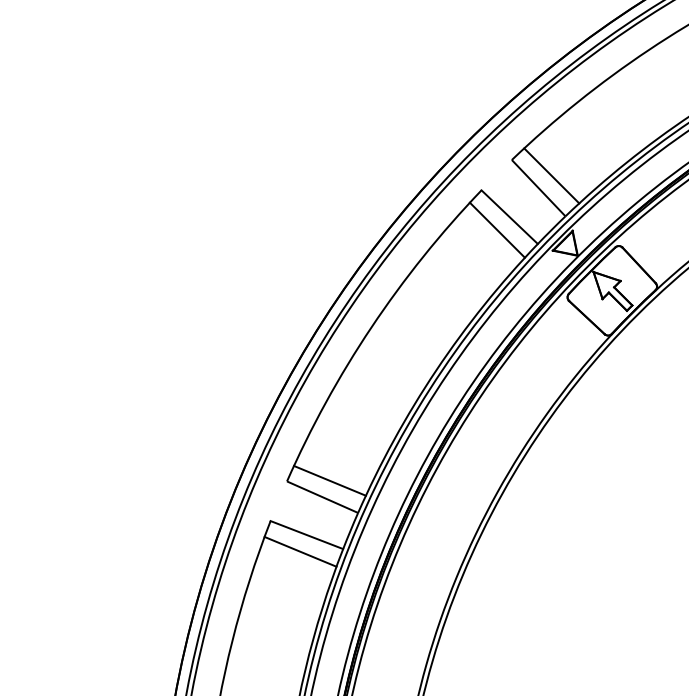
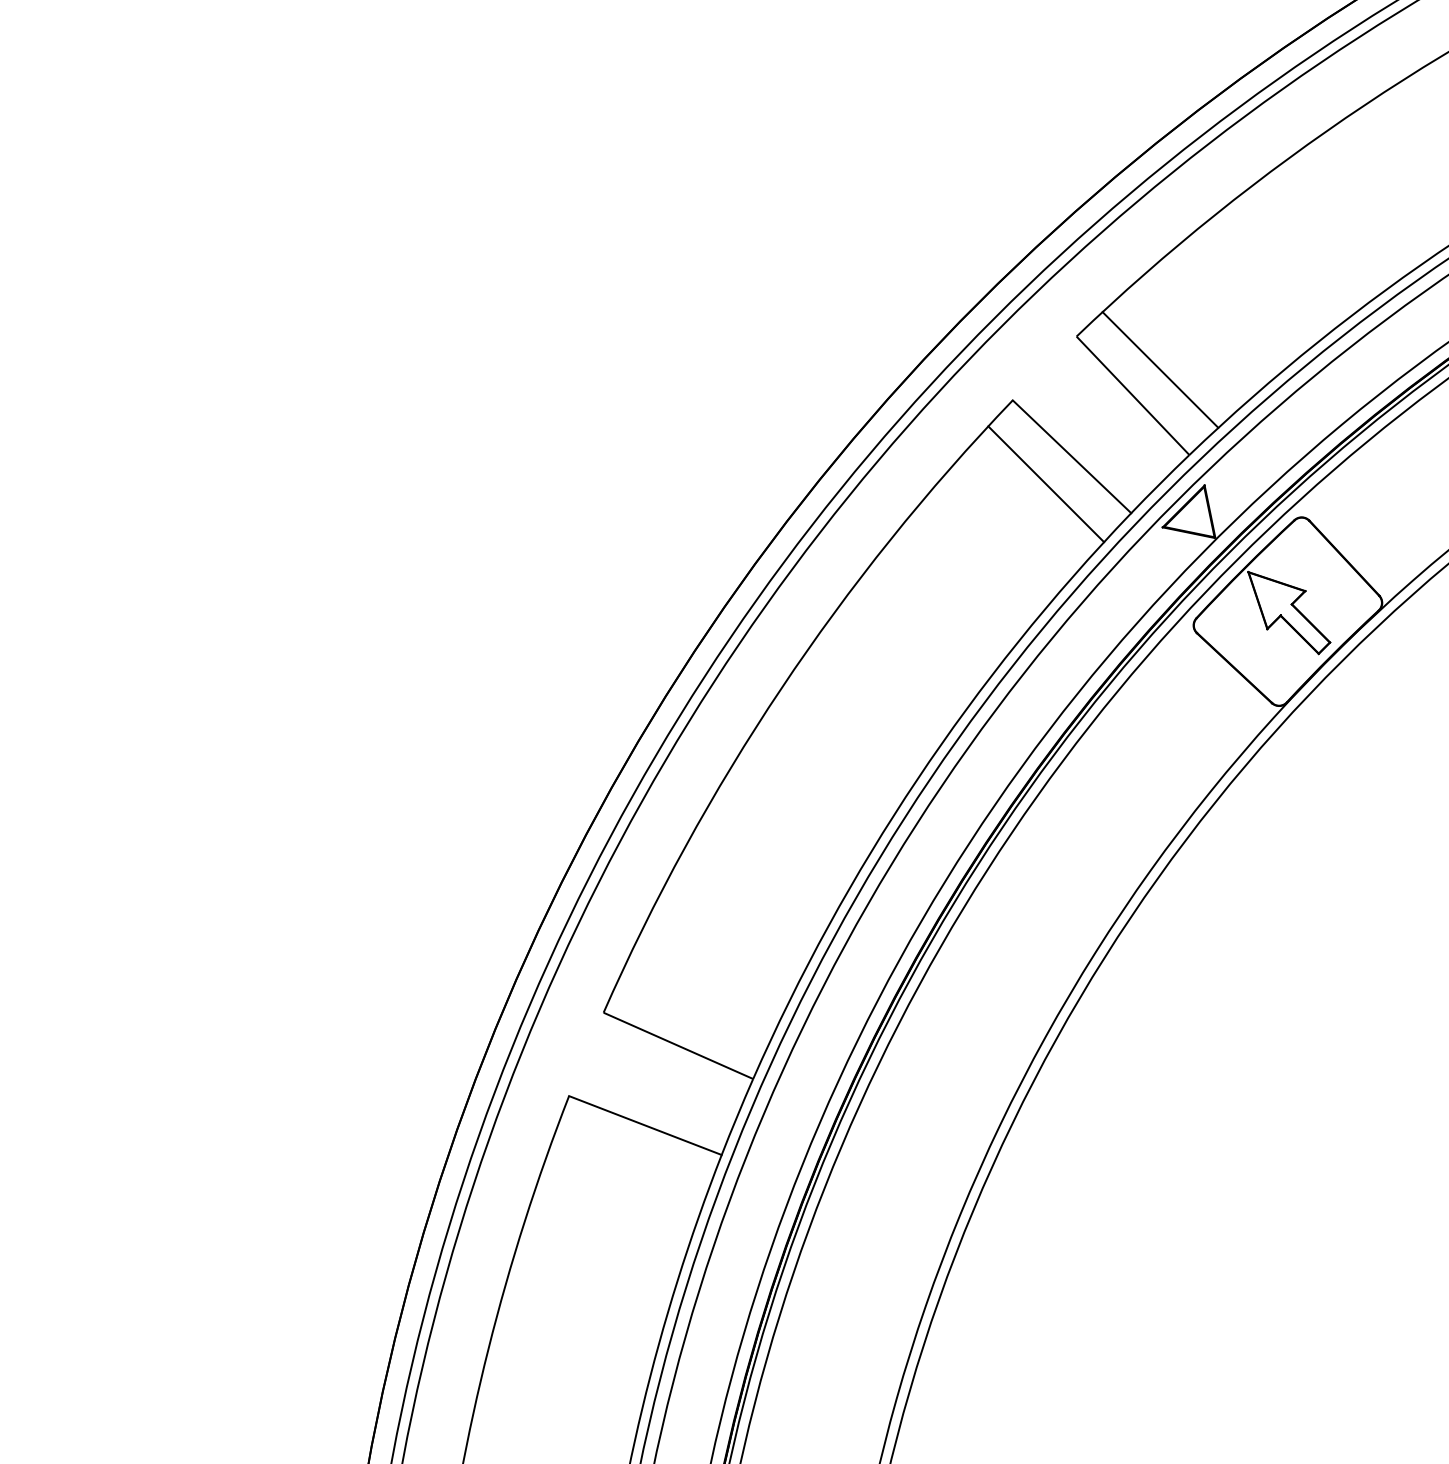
line: (329, 480) -> (692, 1010), removed
line: (300, 551) -> (631, 1160), removed

